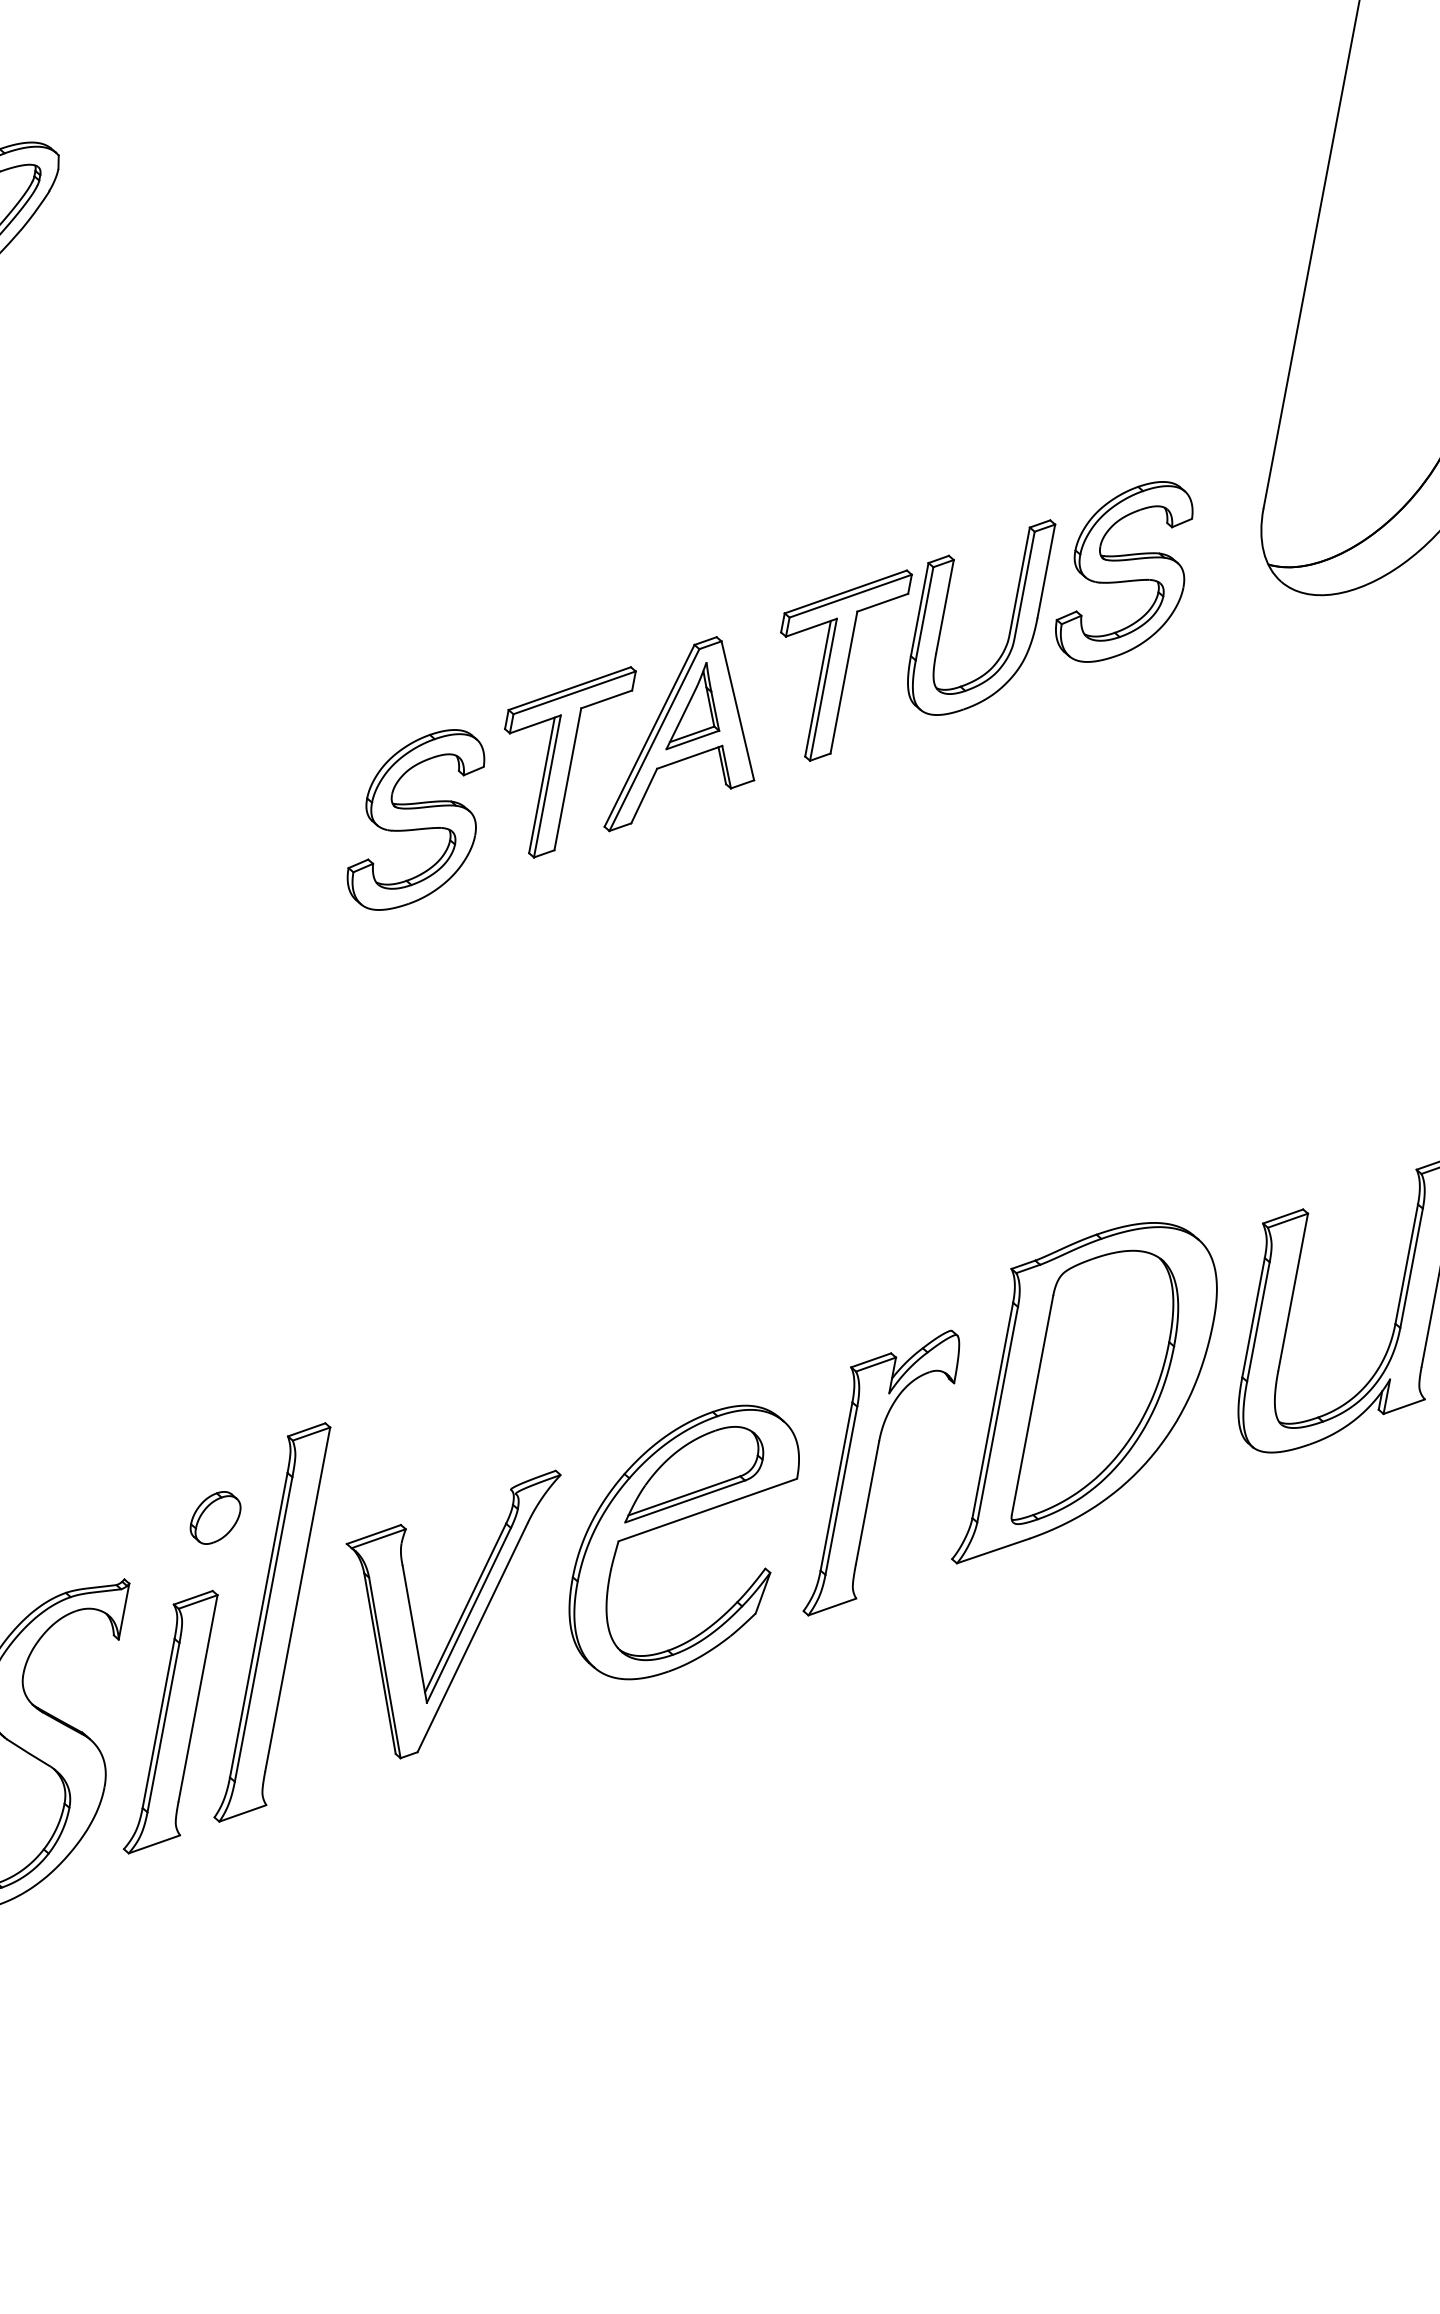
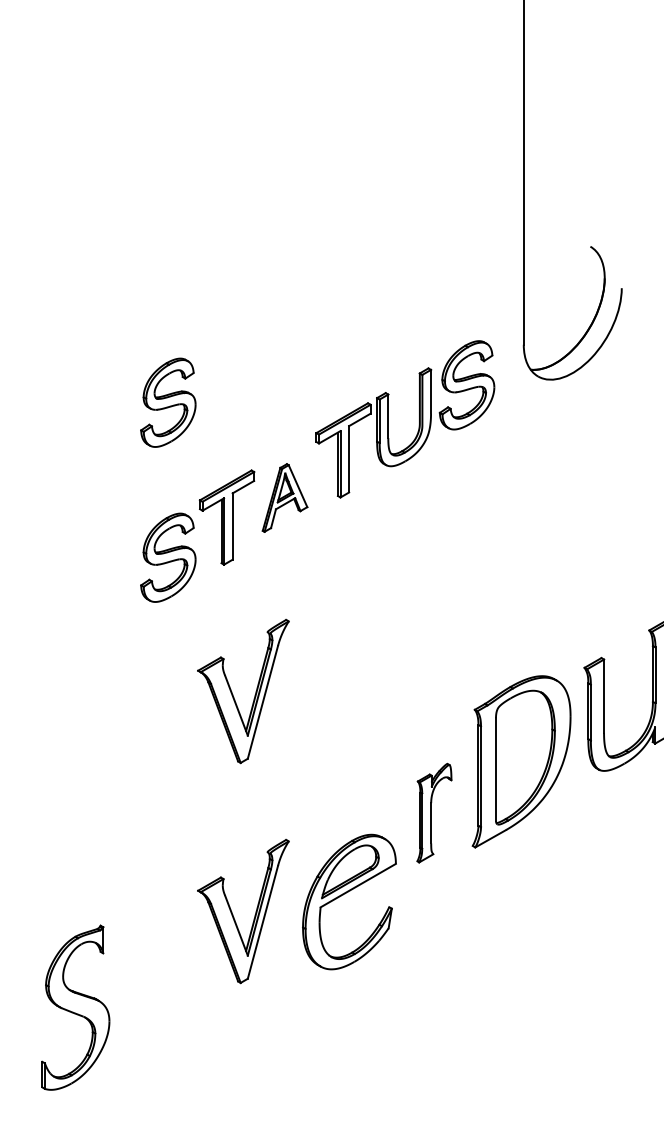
part: (480, 488) -> (168, 402), added
part: (690, 738) -> (284, 497), size x0.7
part: (501, 1138) -> (233, 694), added
part: (883, 1472) -> (434, 812), size x0.7
part: (215, 1516) -> (136, 889), removed
part: (676, 1523) -> (345, 894), moved
part: (275, 1622) -> (172, 932), removed
part: (174, 1723) -> (135, 986), removed

